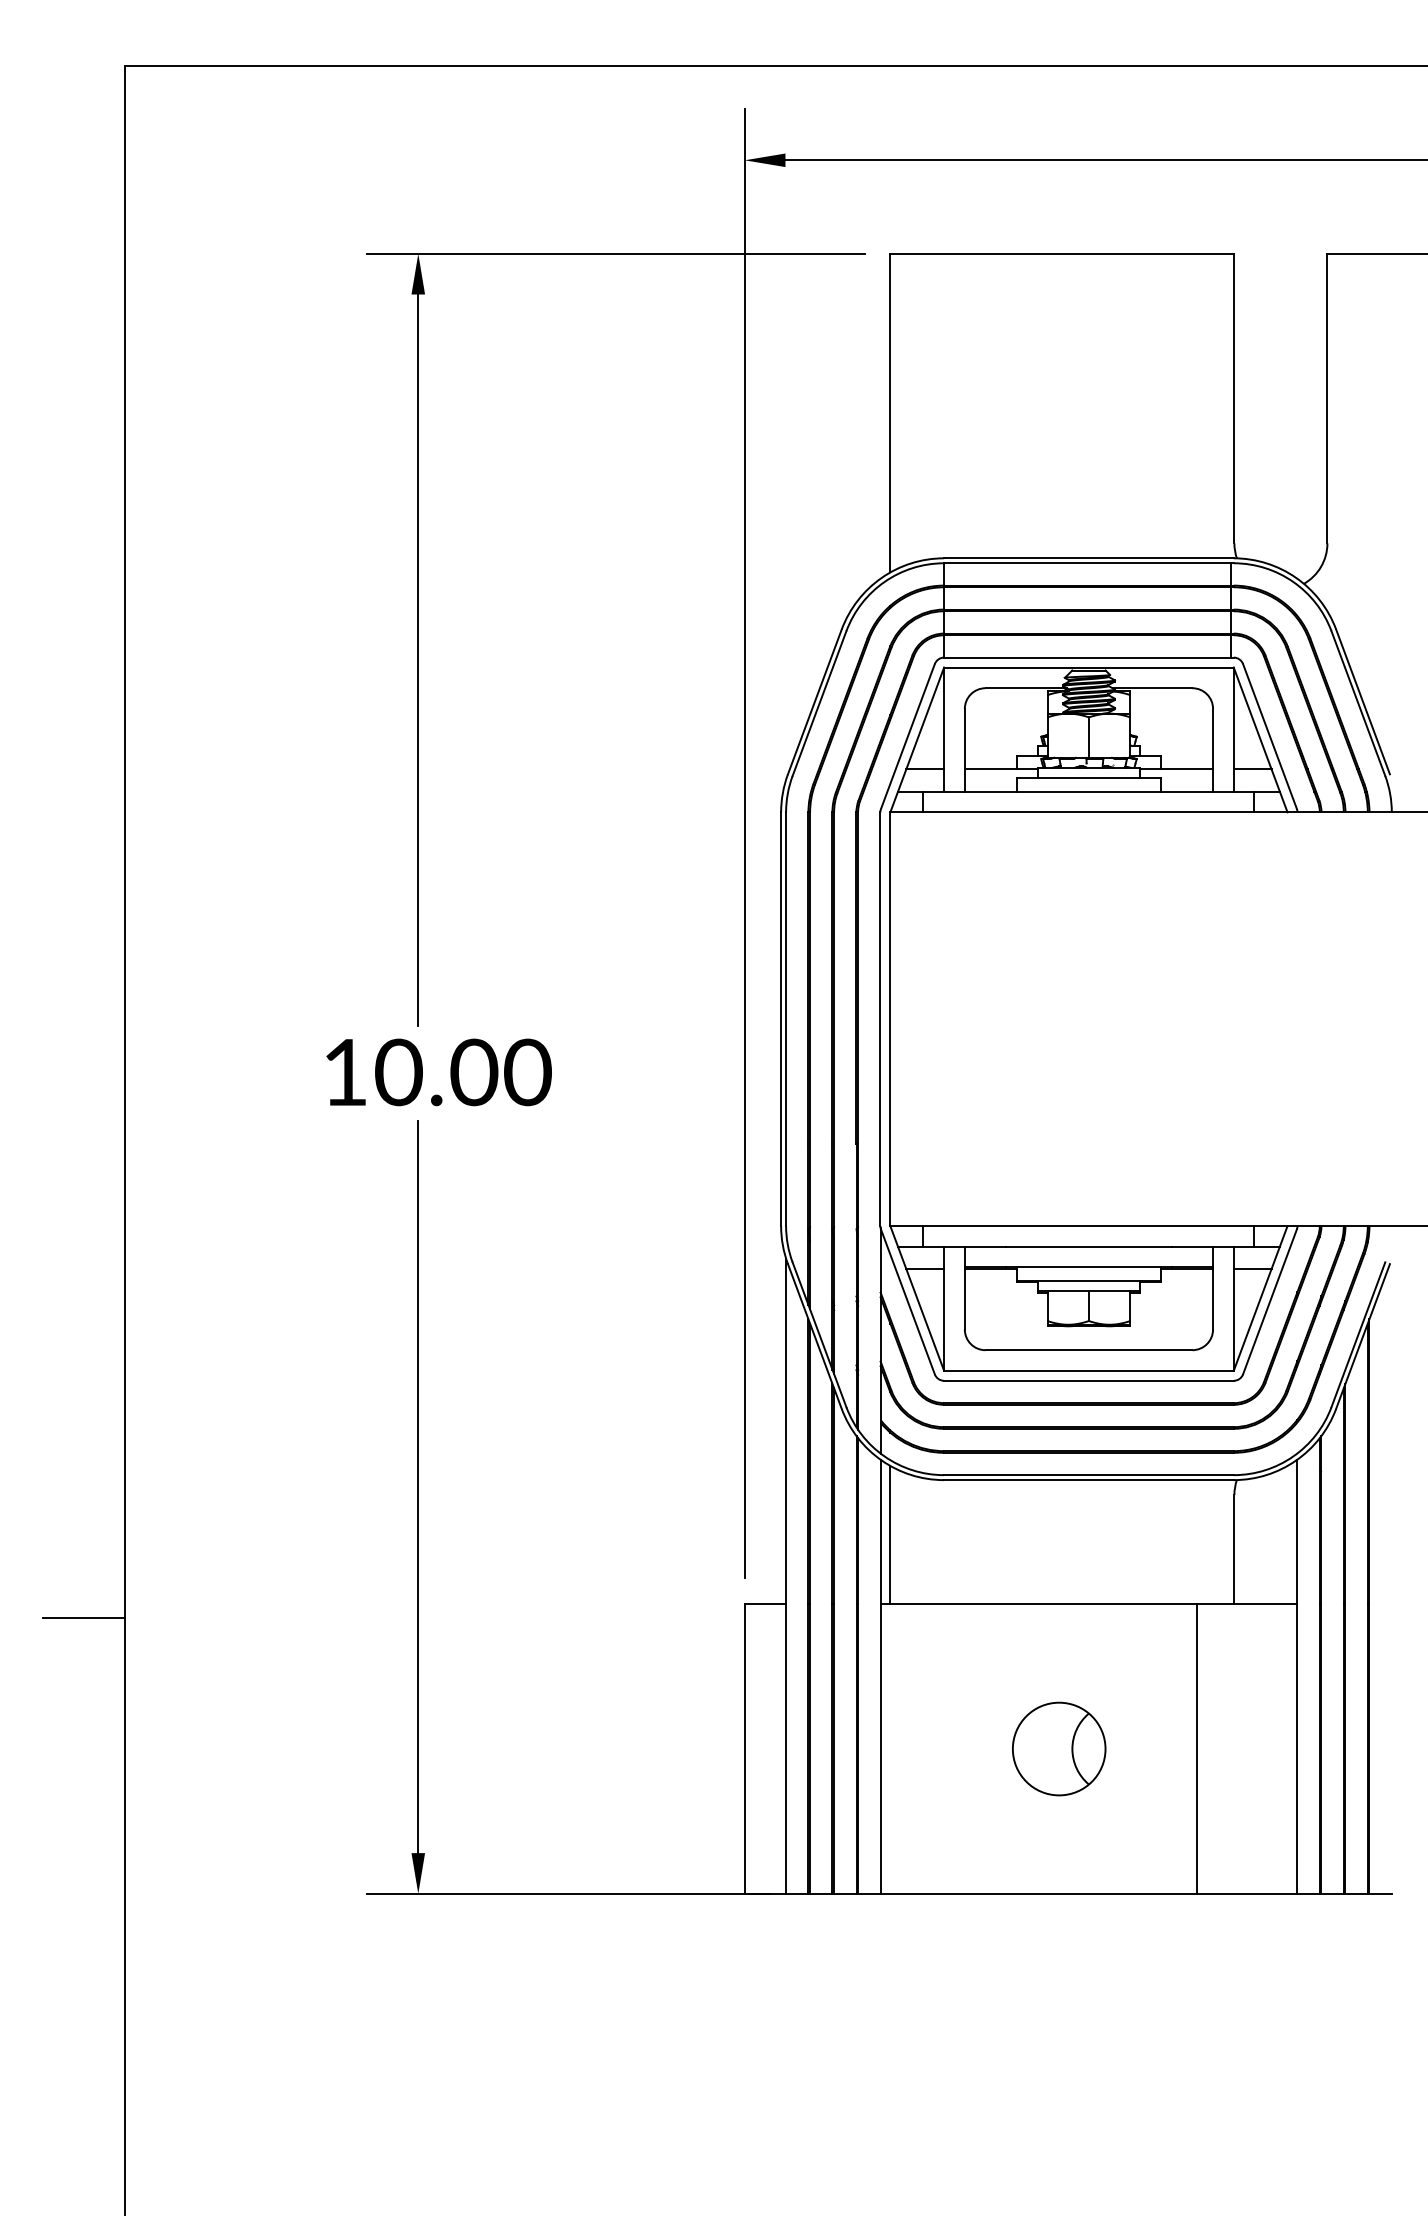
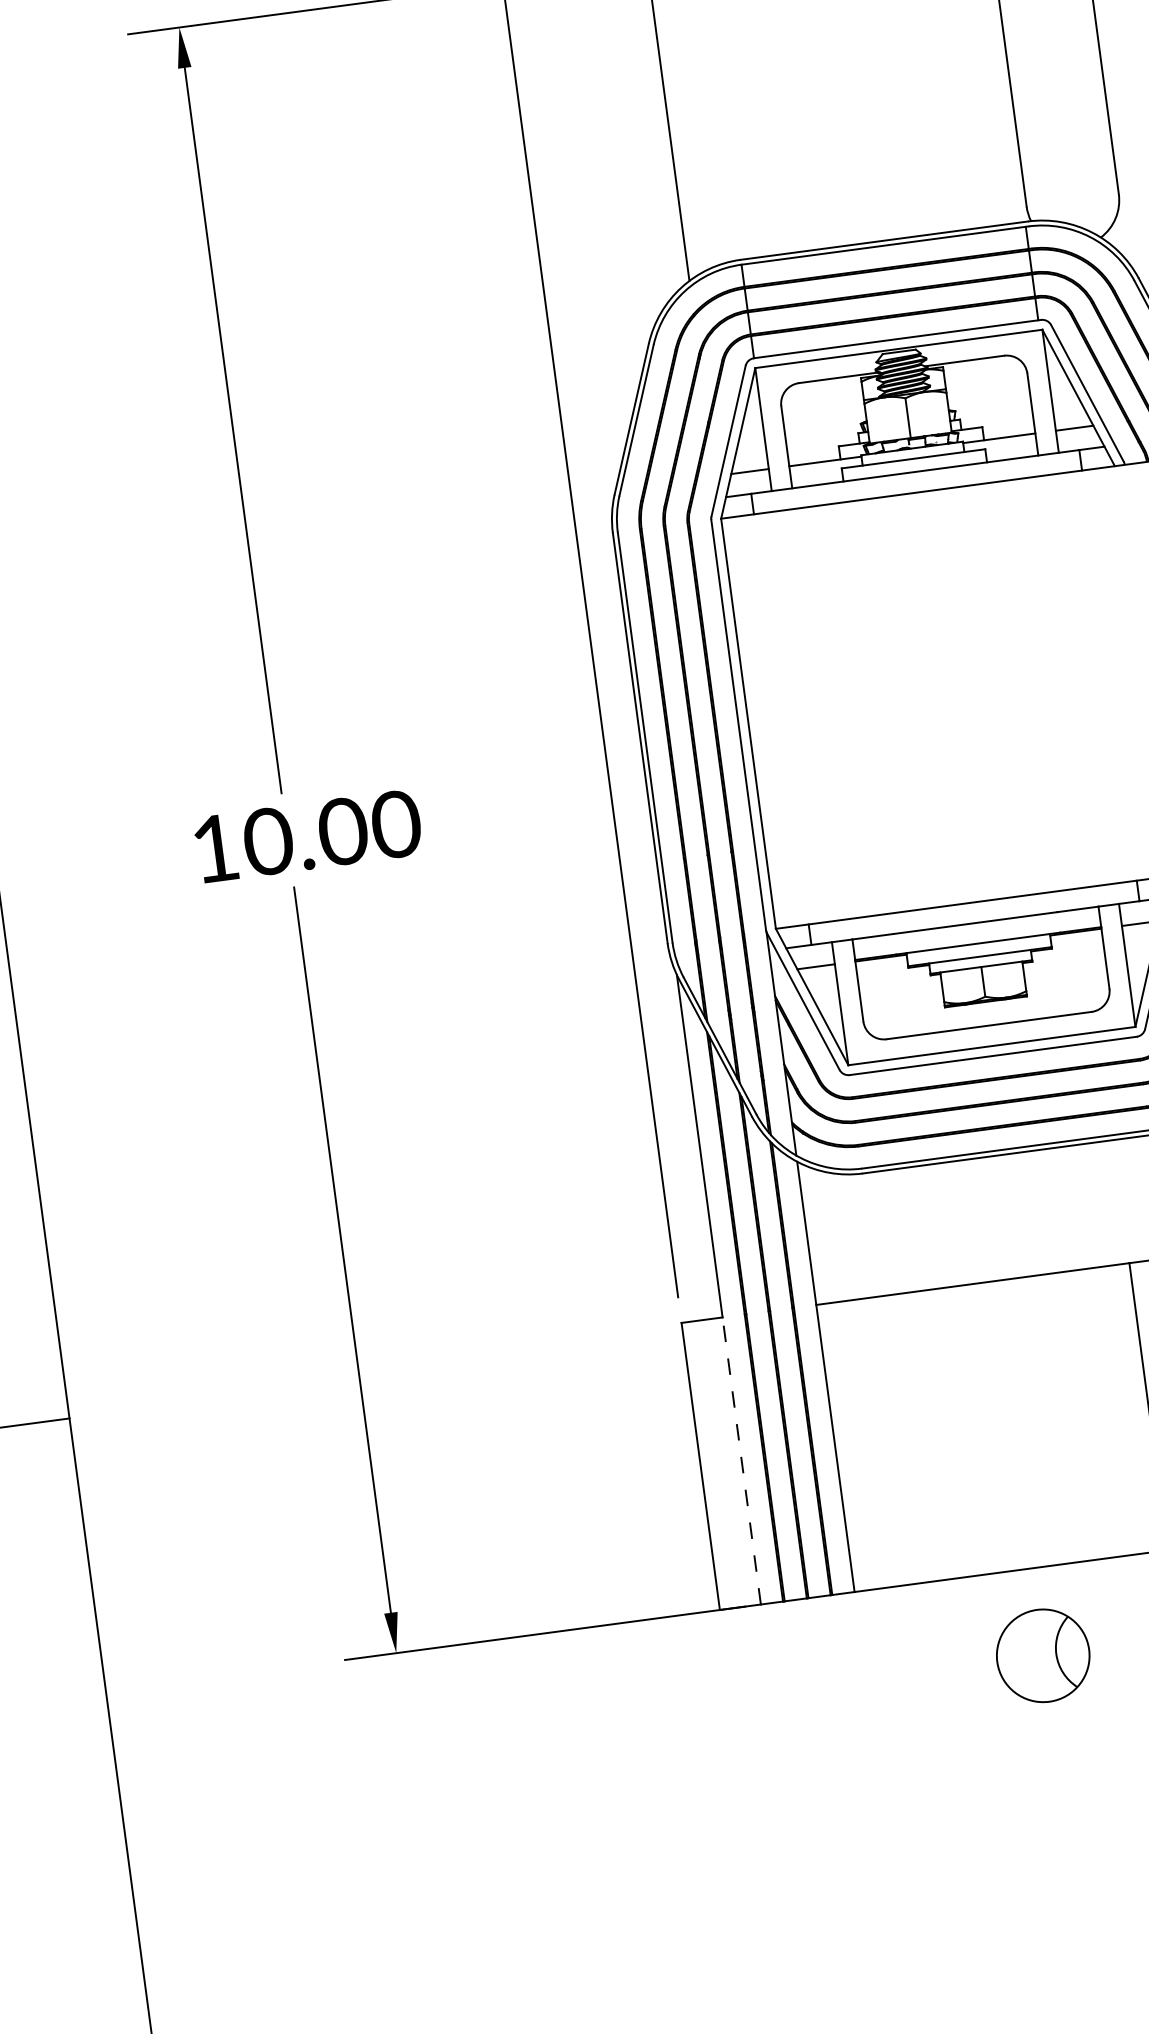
line: (890, 1534) -> (816, 1234), removed
part: (1059, 1748) -> (1043, 1655), moved
line: (786, 1749) -> (742, 1461), solid -> dashed

